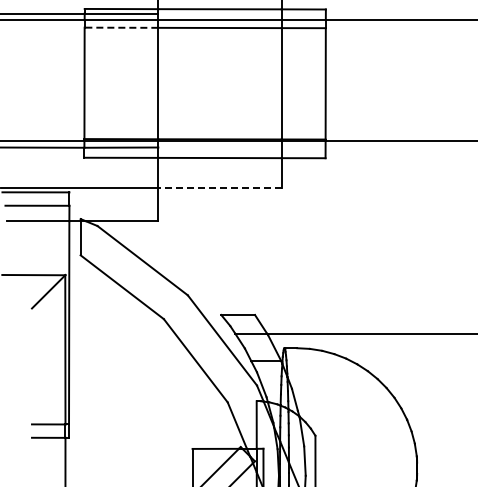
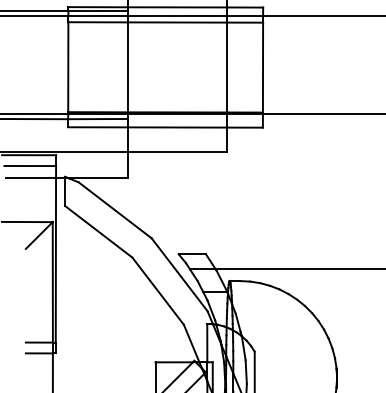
line: (121, 27) -> (98, 22), dashed -> solid
line: (219, 188) -> (177, 152), dashed -> solid

